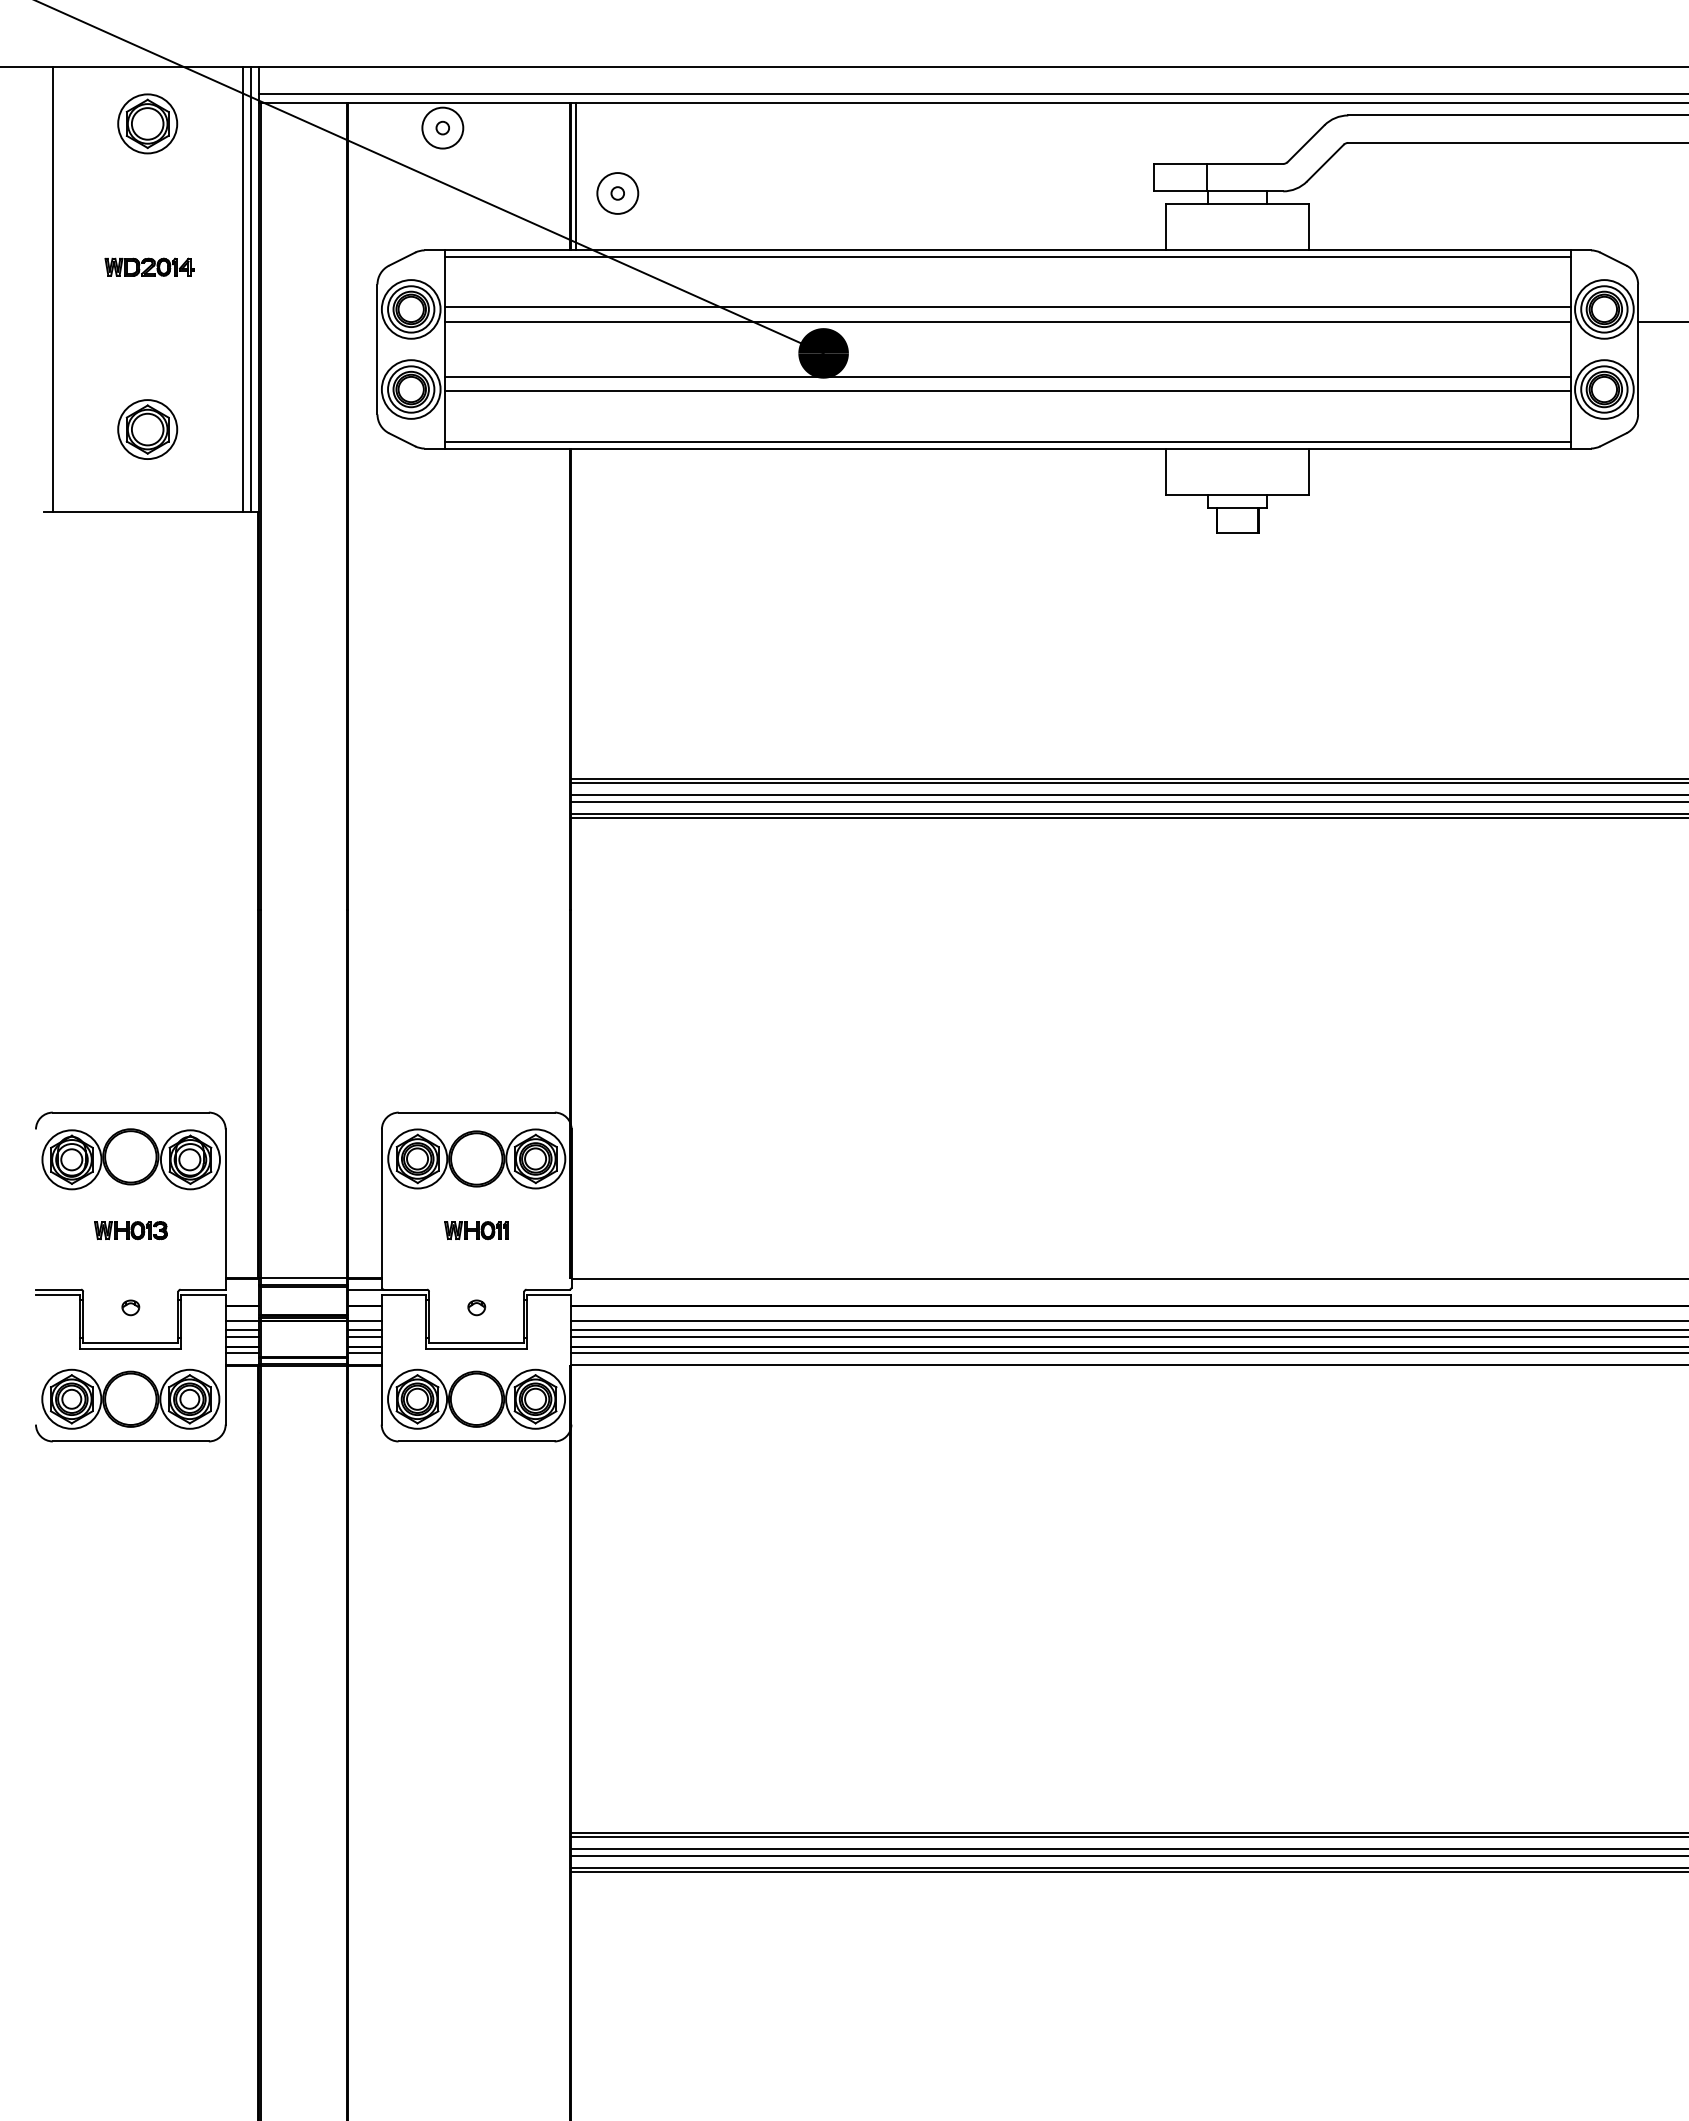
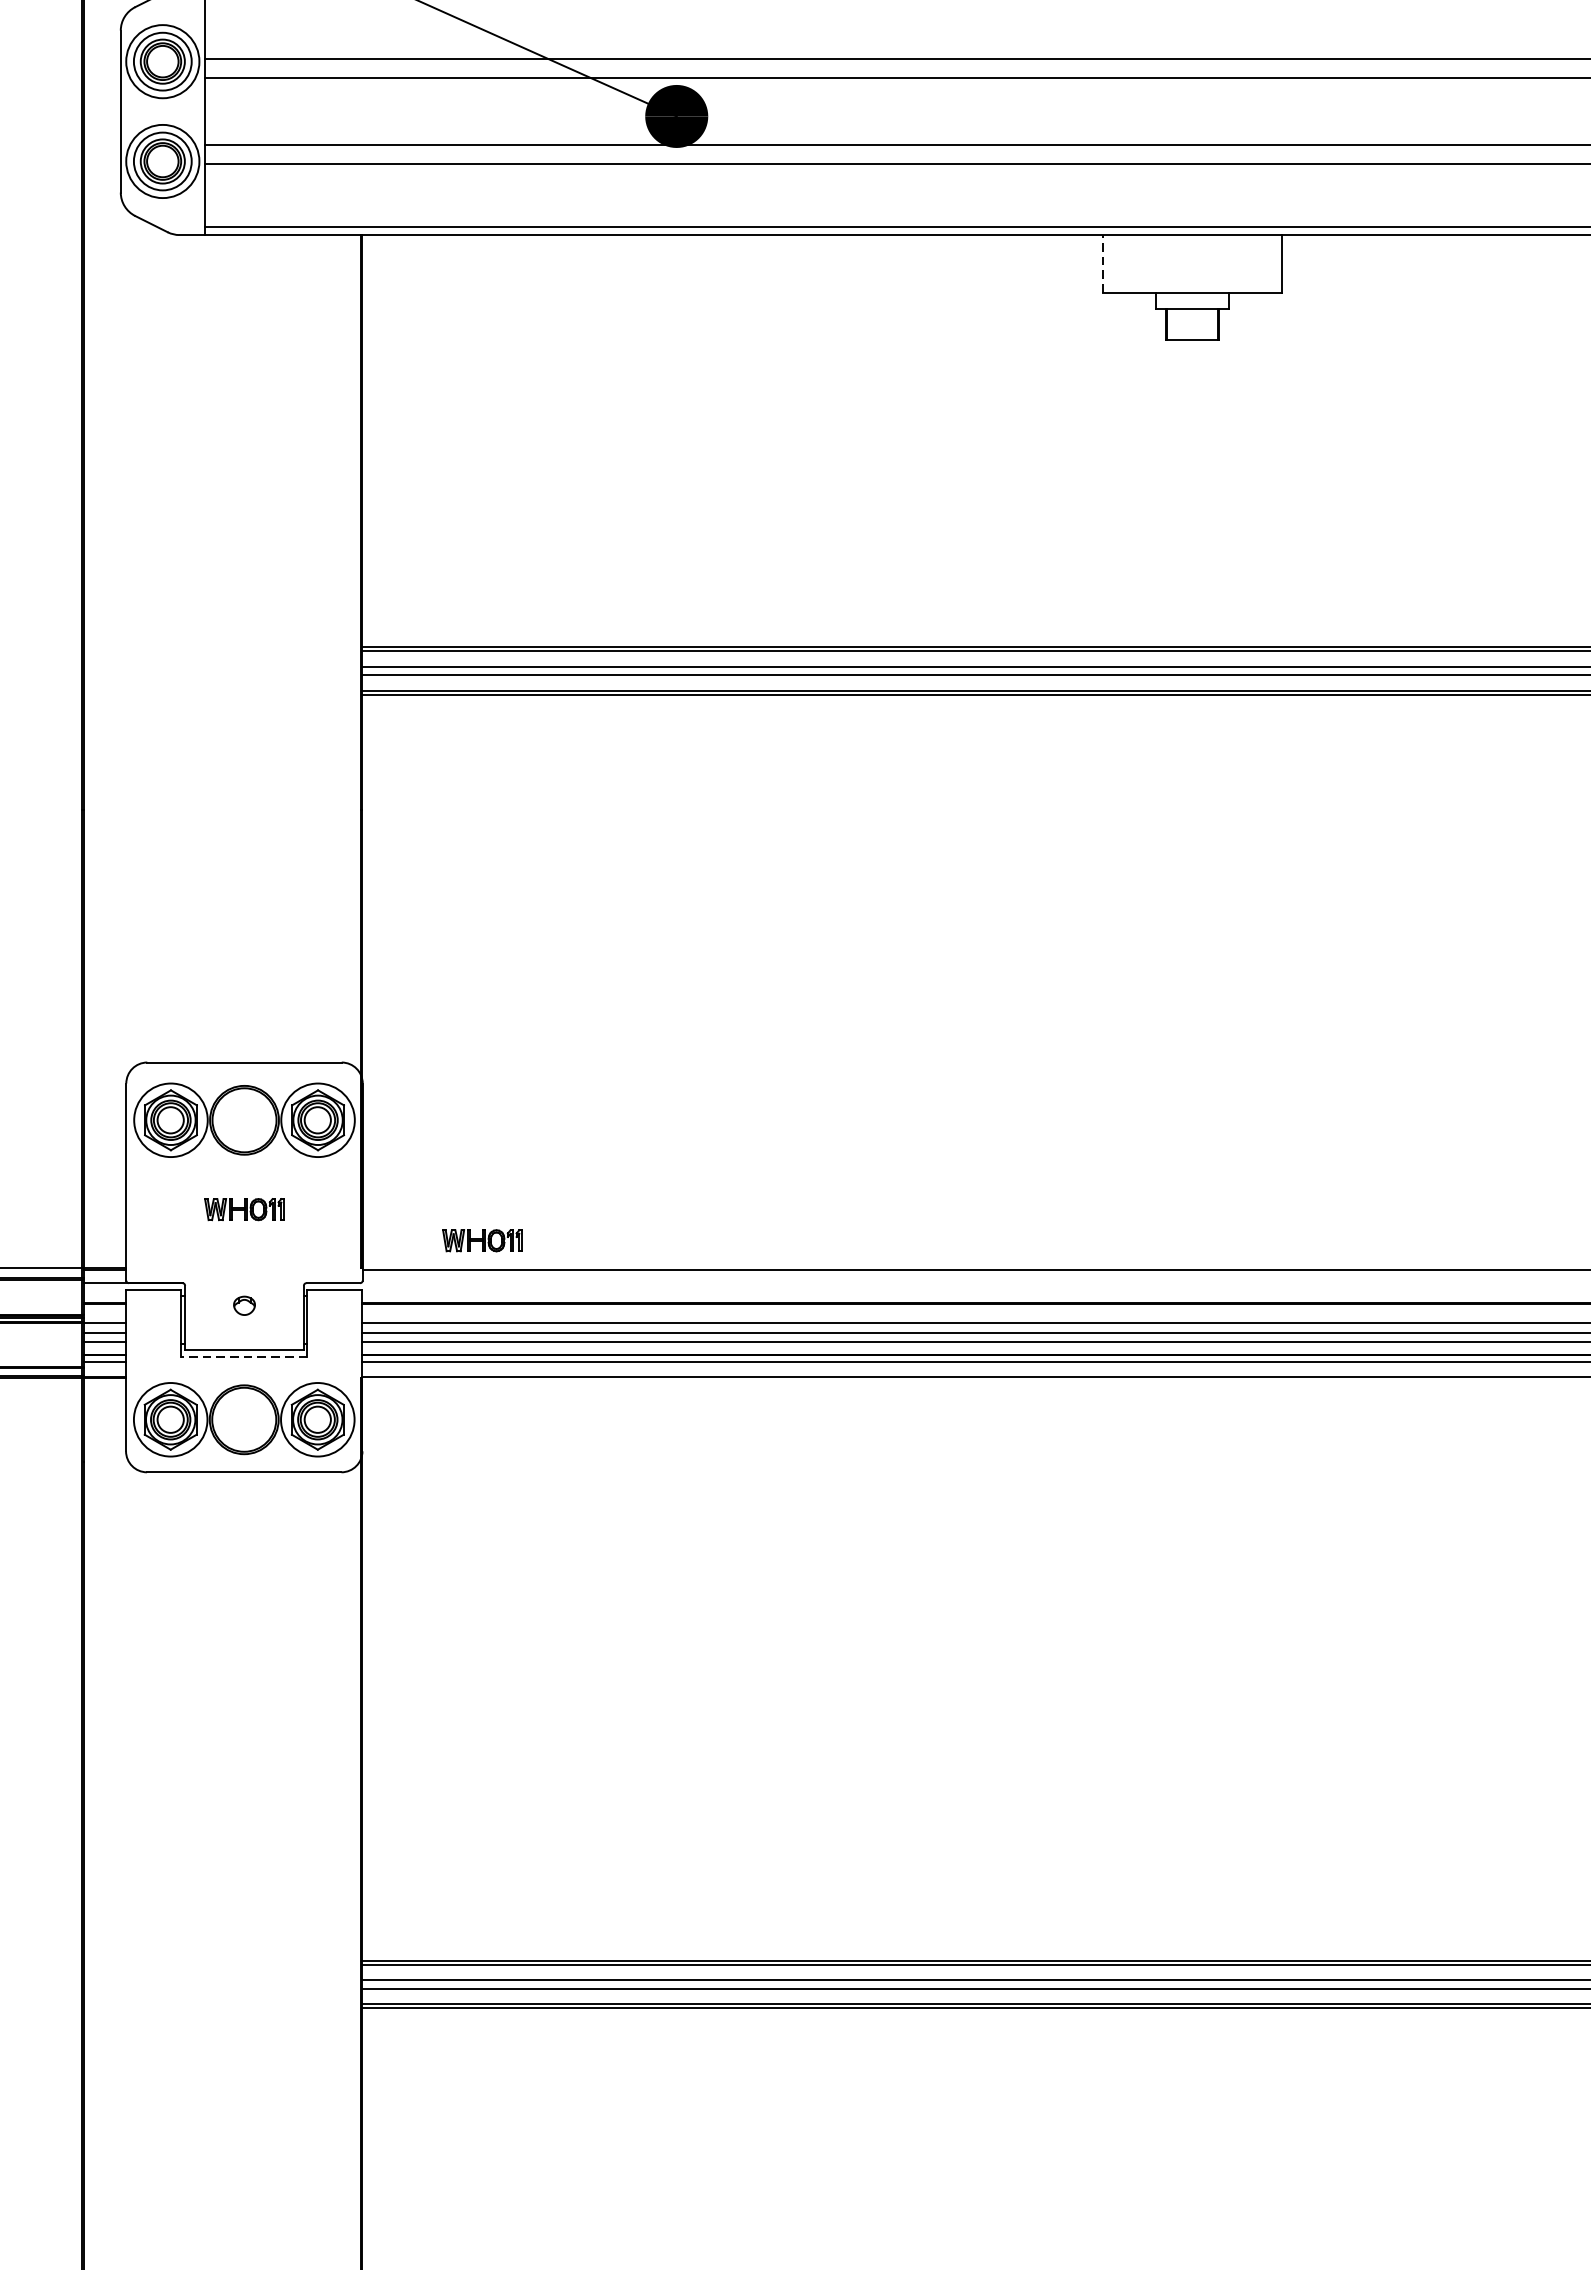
line: (1165, 471) -> (1102, 263), solid -> dashed
part: (667, 1255) -> (482, 1240), added
line: (476, 1348) -> (244, 1356), solid -> dashed

